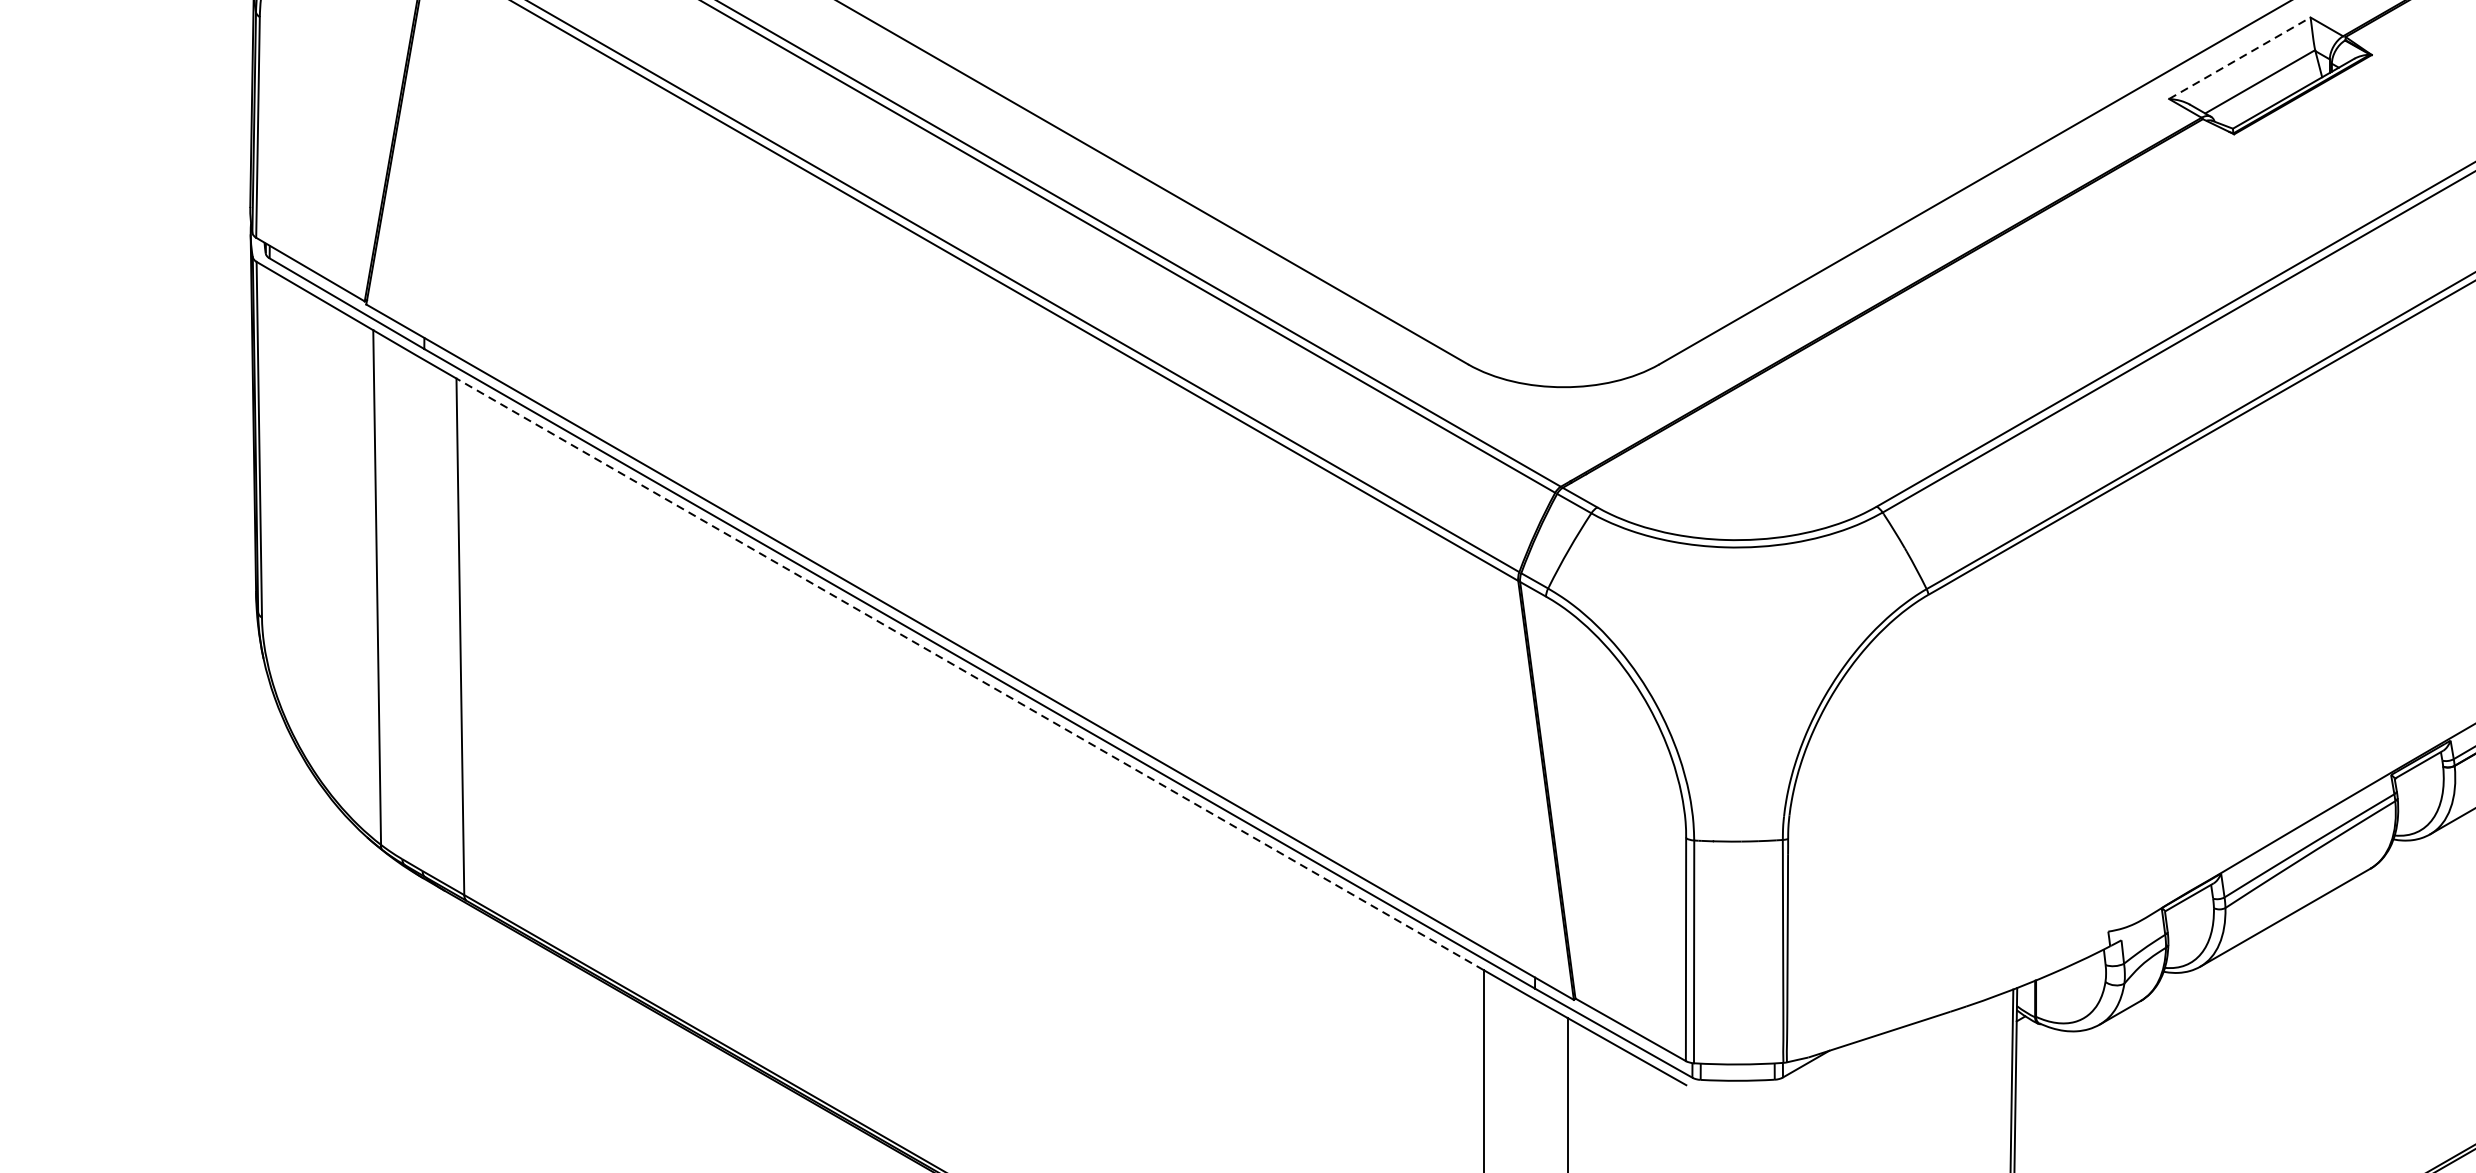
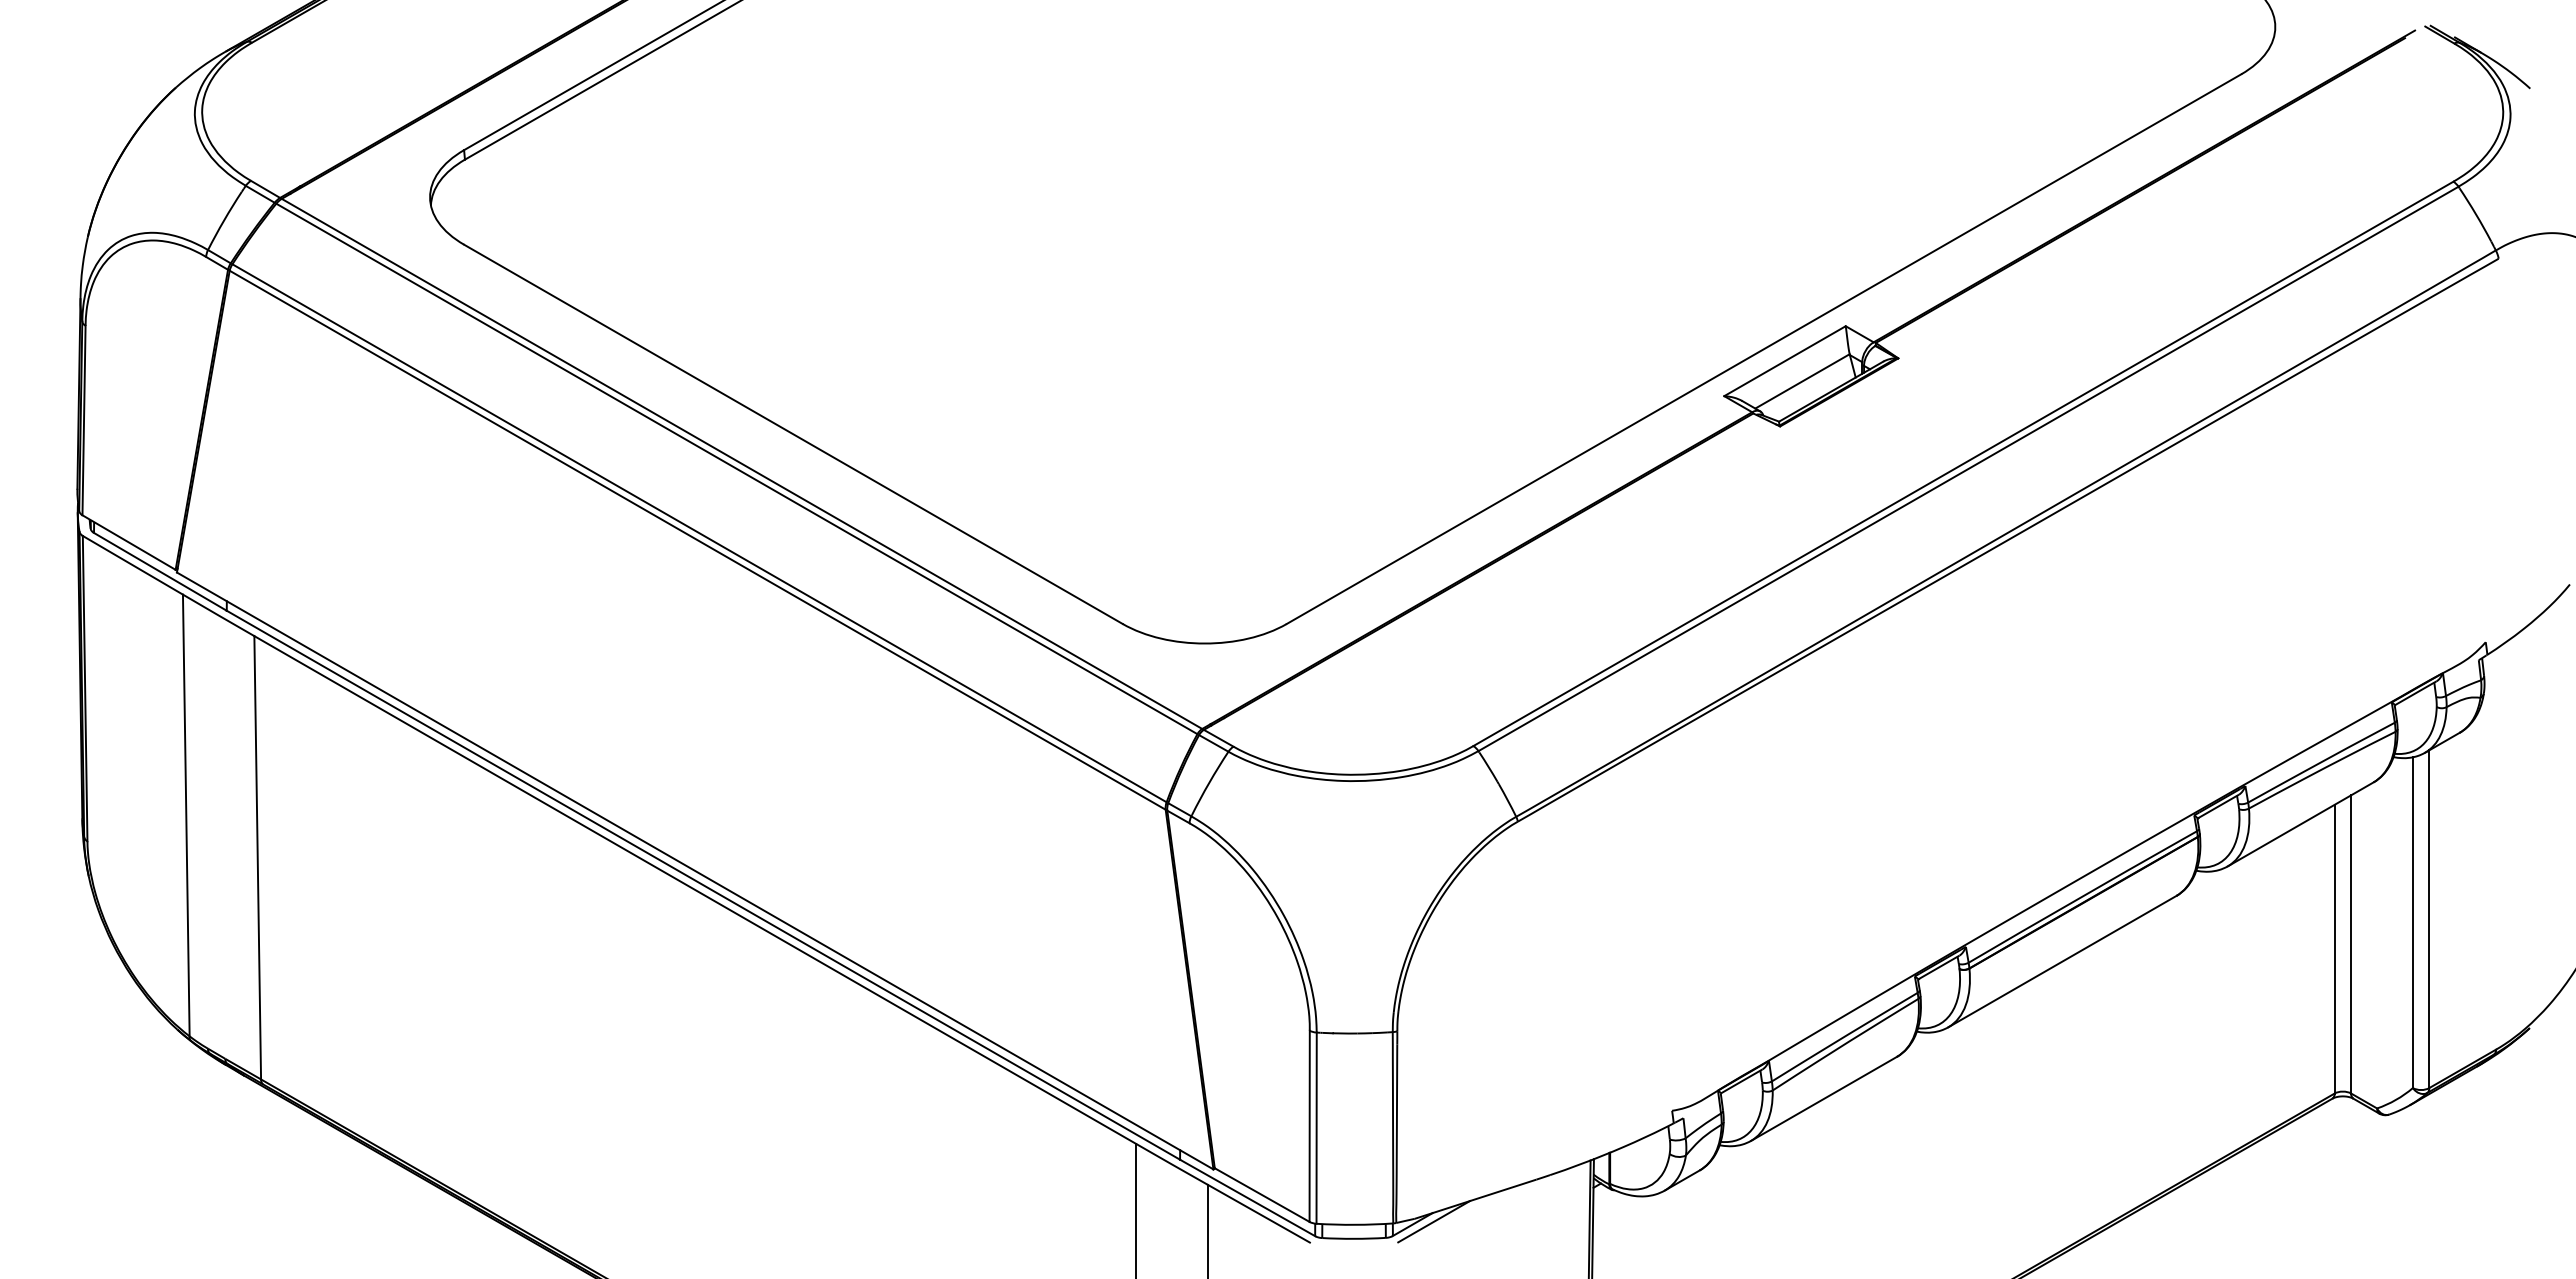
line: (2240, 57) -> (1785, 360), dashed -> solid
line: (970, 673) -> (695, 889), dashed -> solid
line: (1830, 1060) -> (1433, 1221), added

